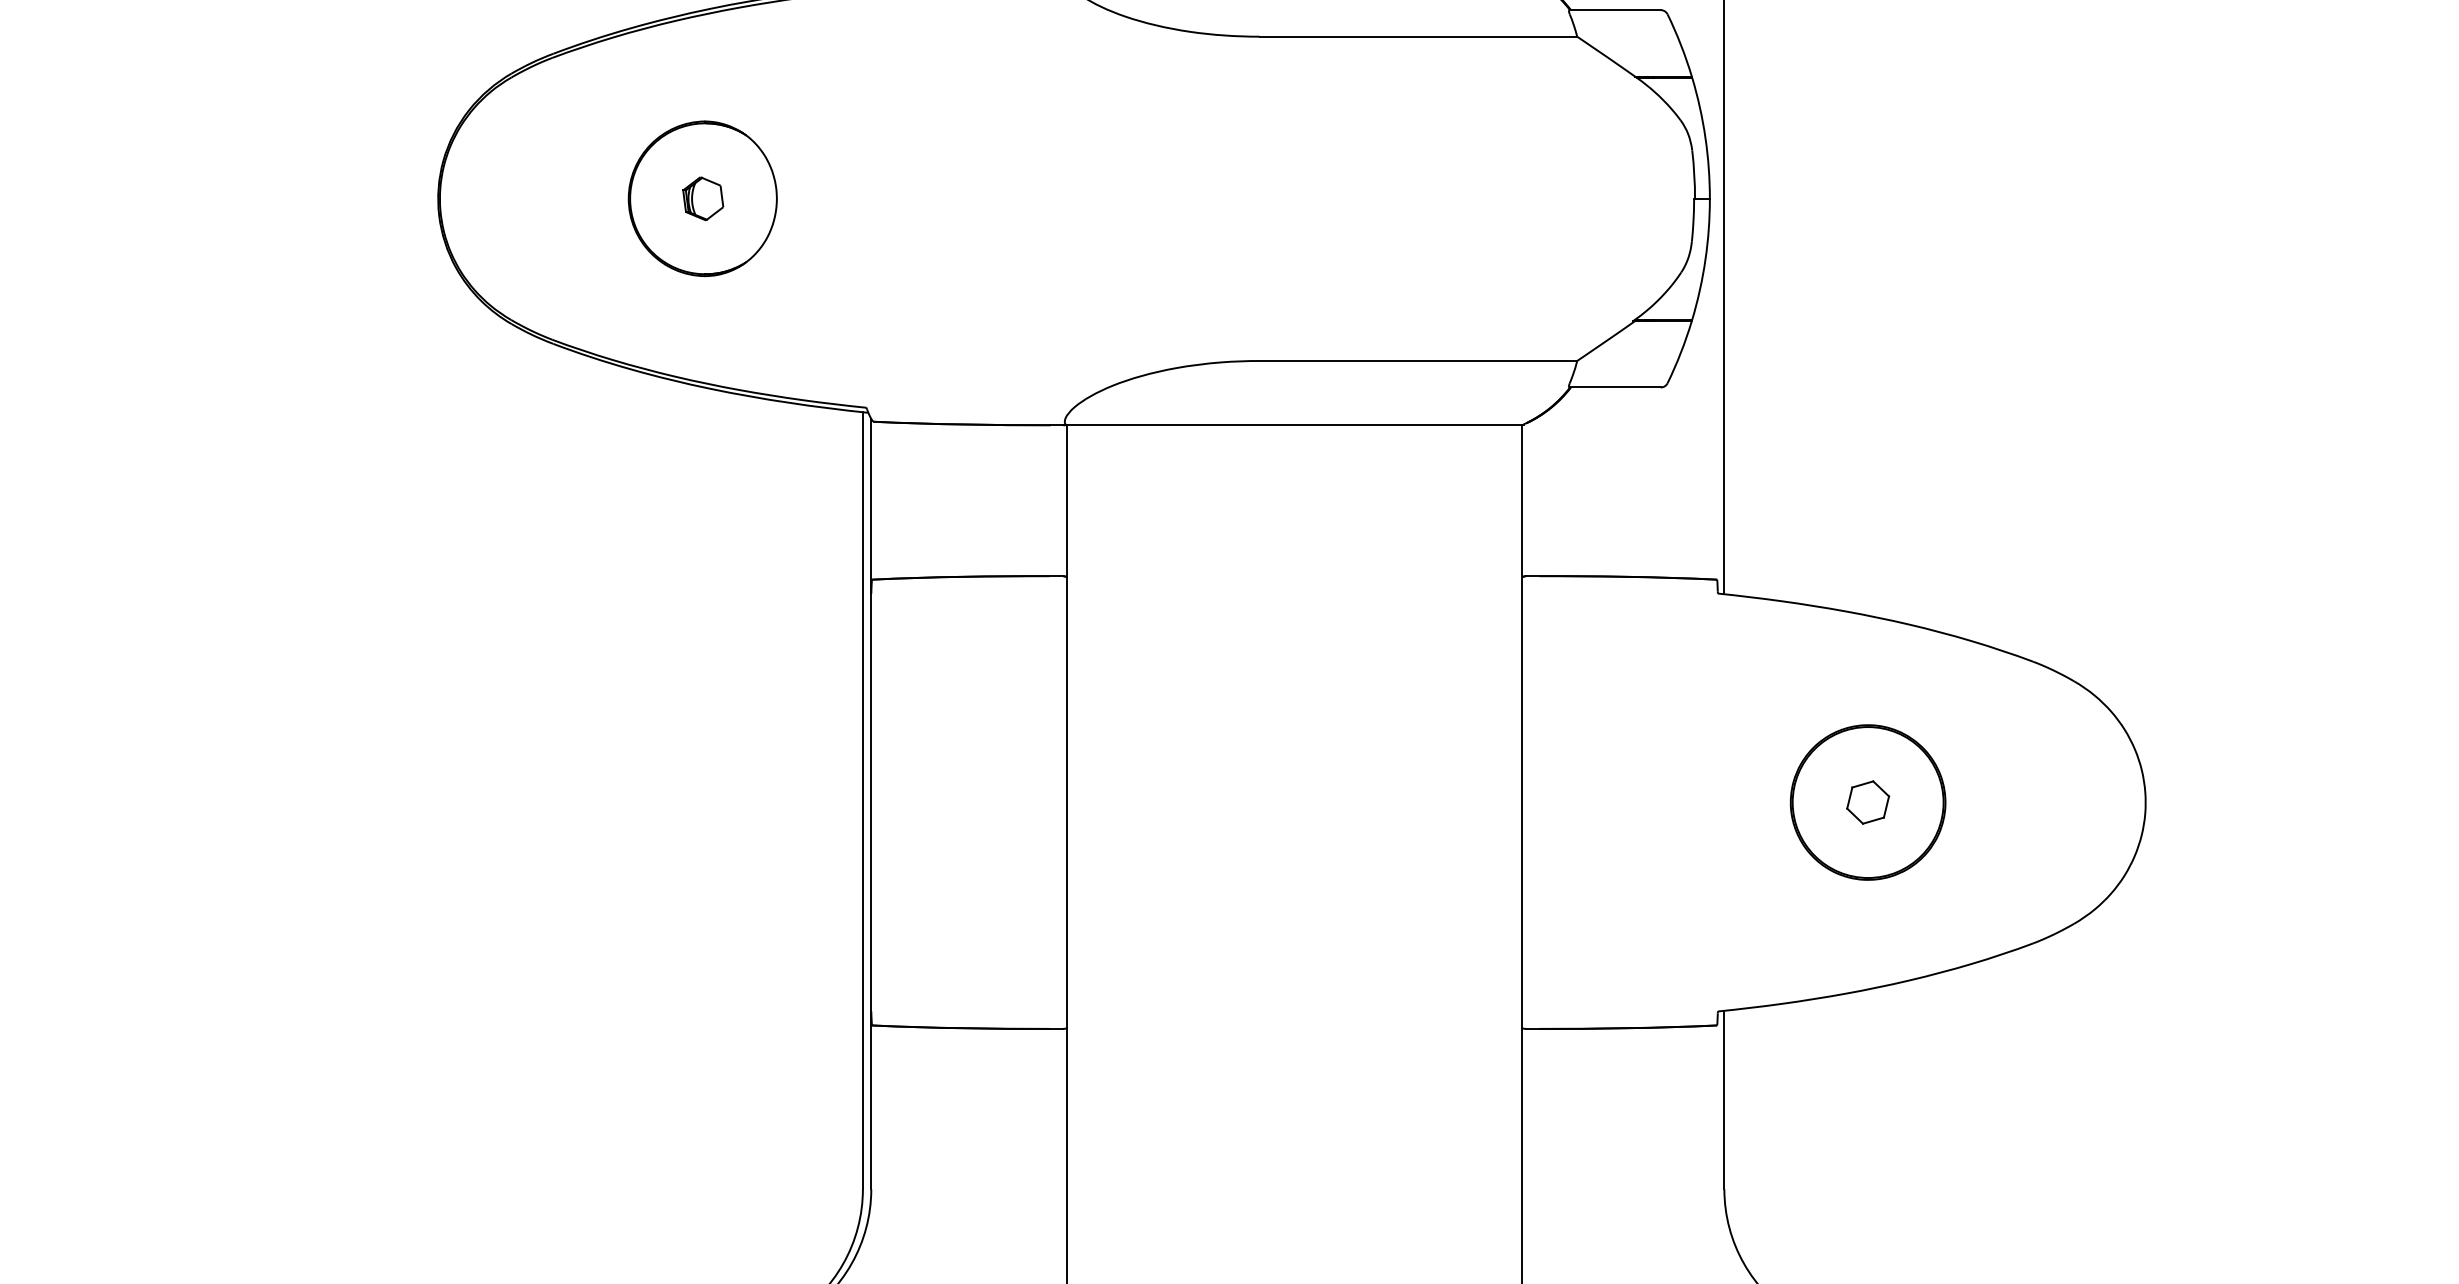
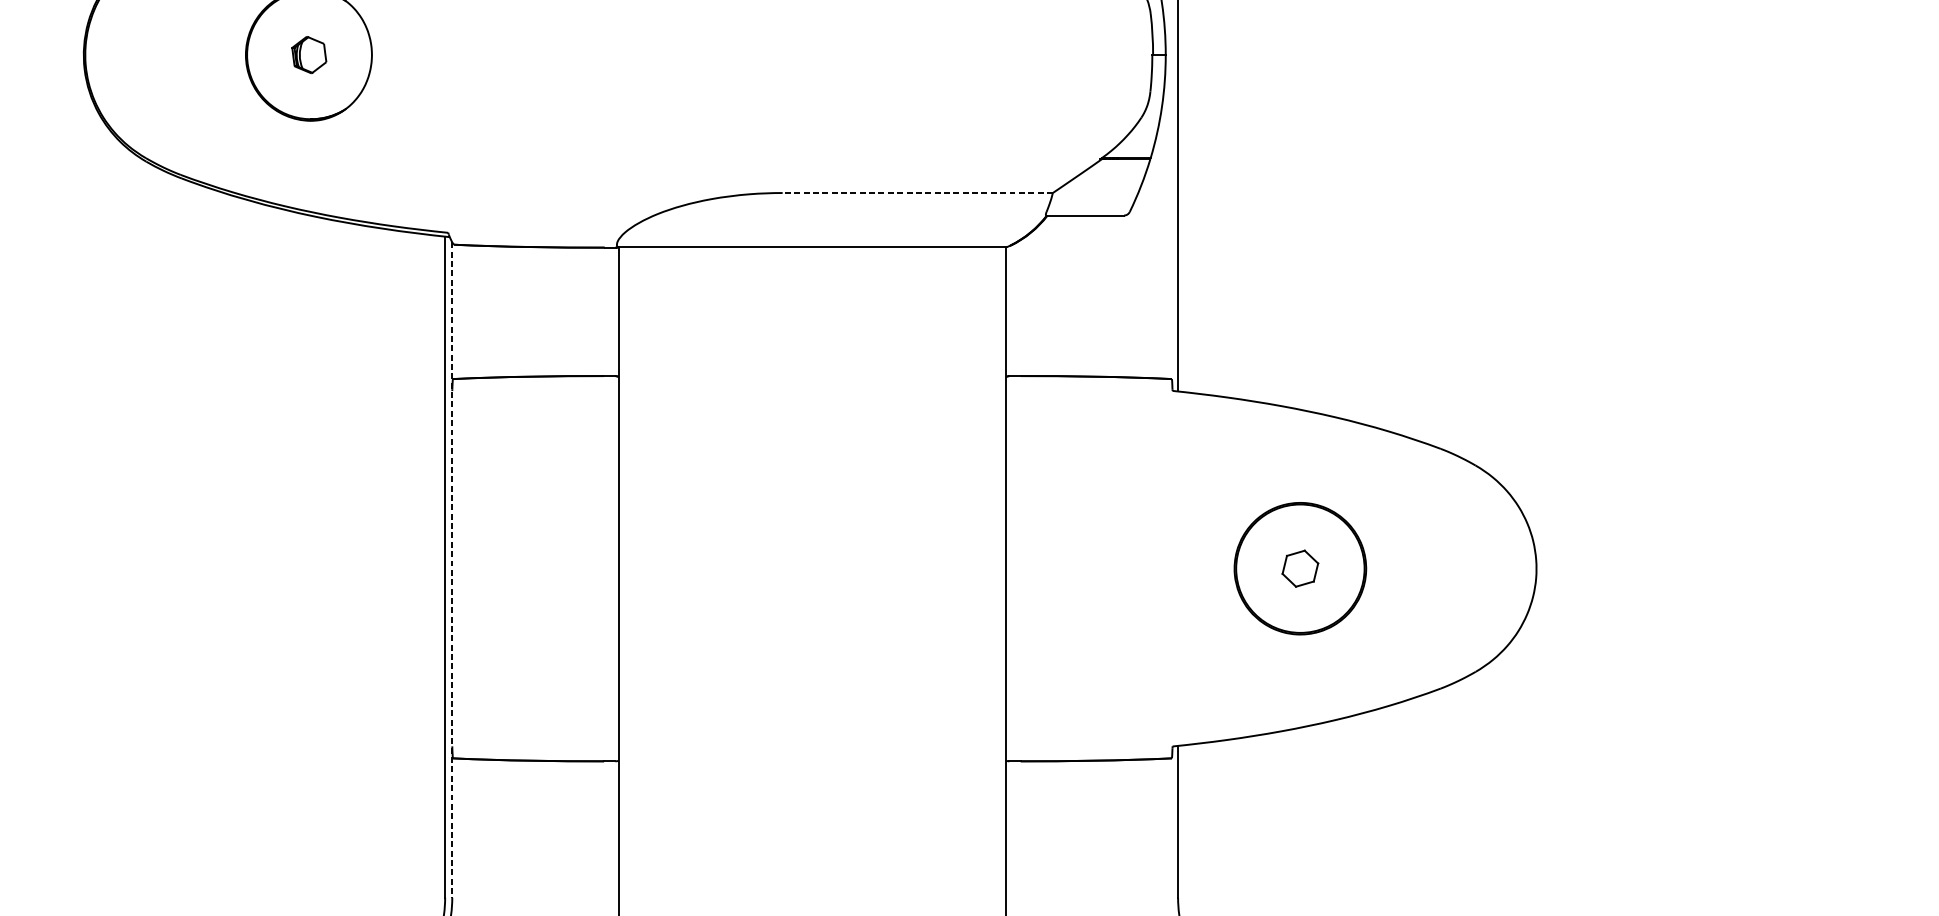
line: (1418, 360) -> (917, 192), solid -> dashed
line: (871, 804) -> (452, 570), solid -> dashed

